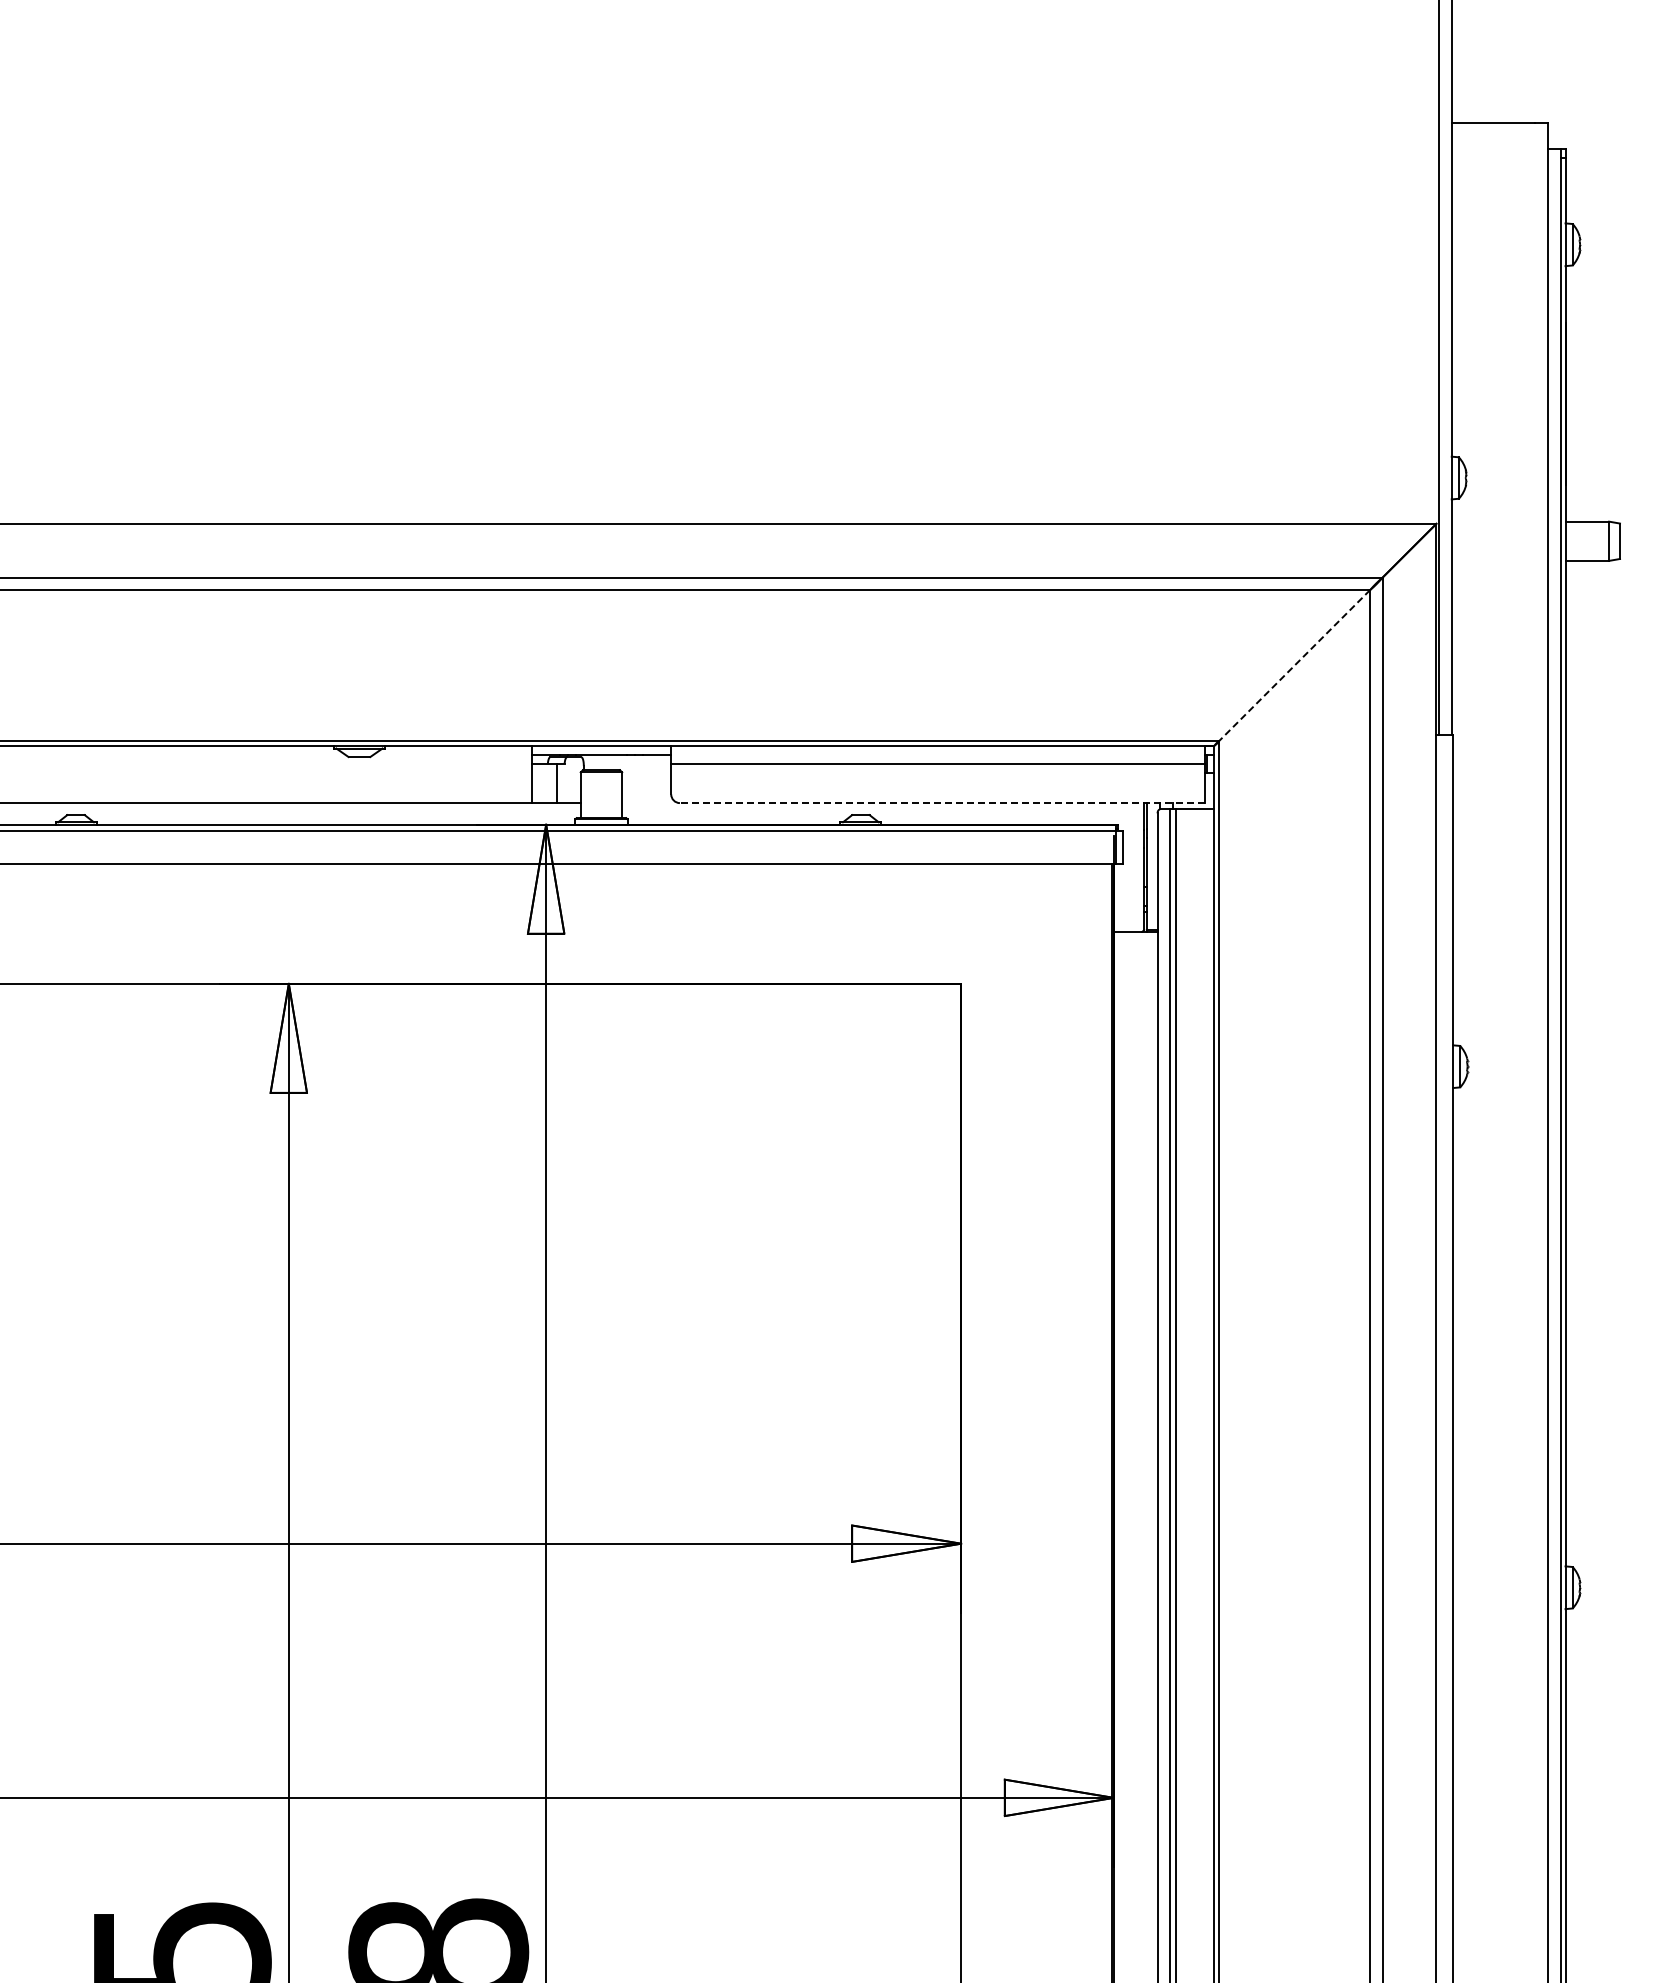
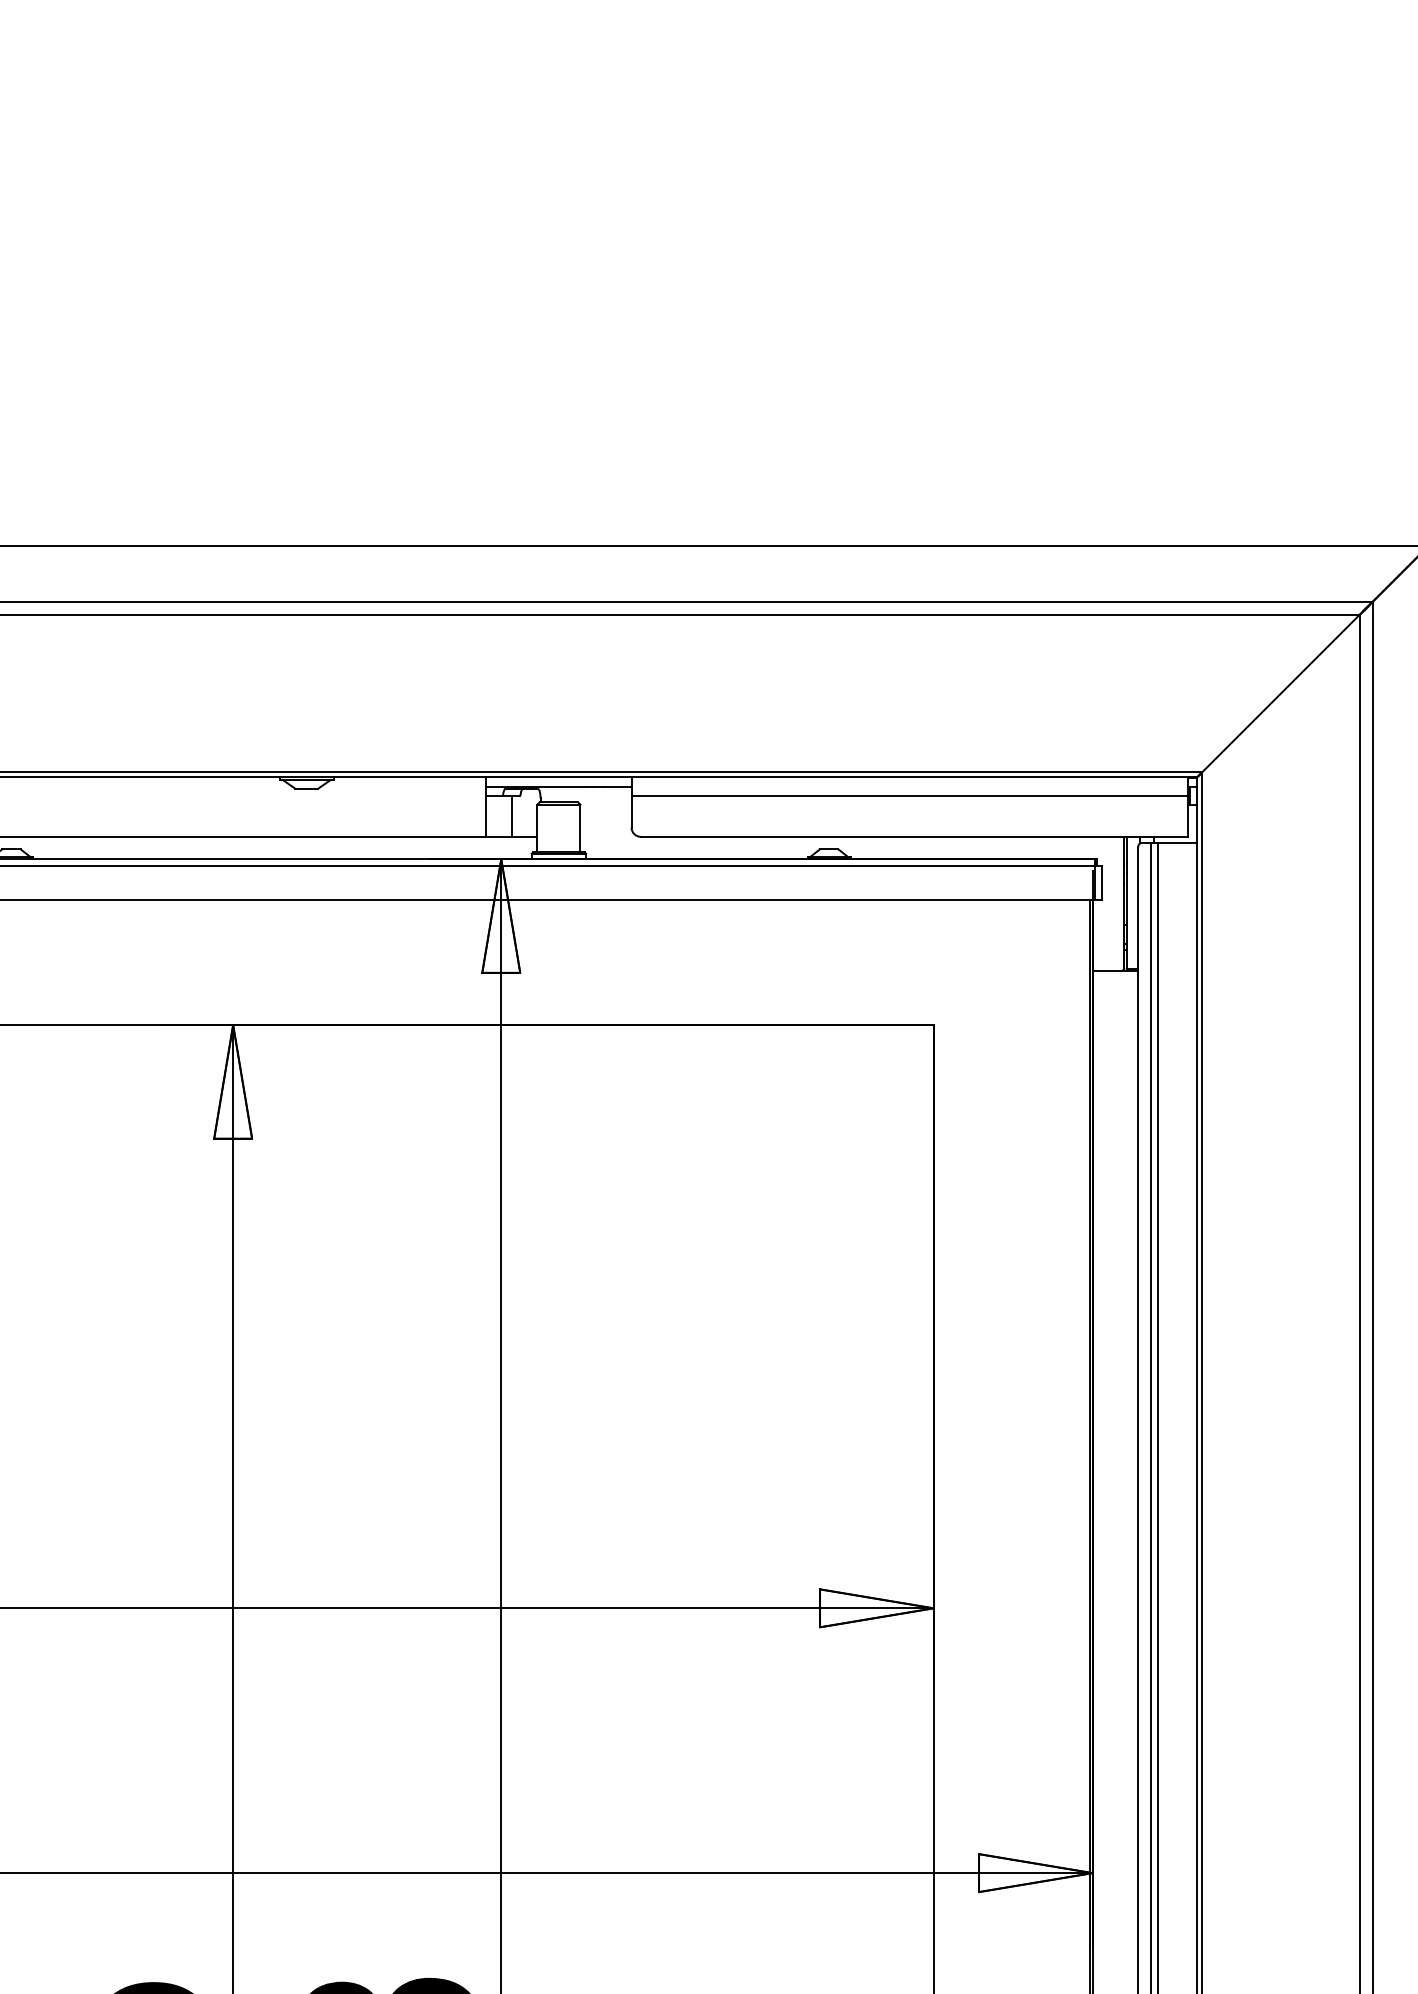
line: (1294, 665) -> (1280, 693), dashed -> solid
line: (942, 803) -> (914, 837), dashed -> solid

